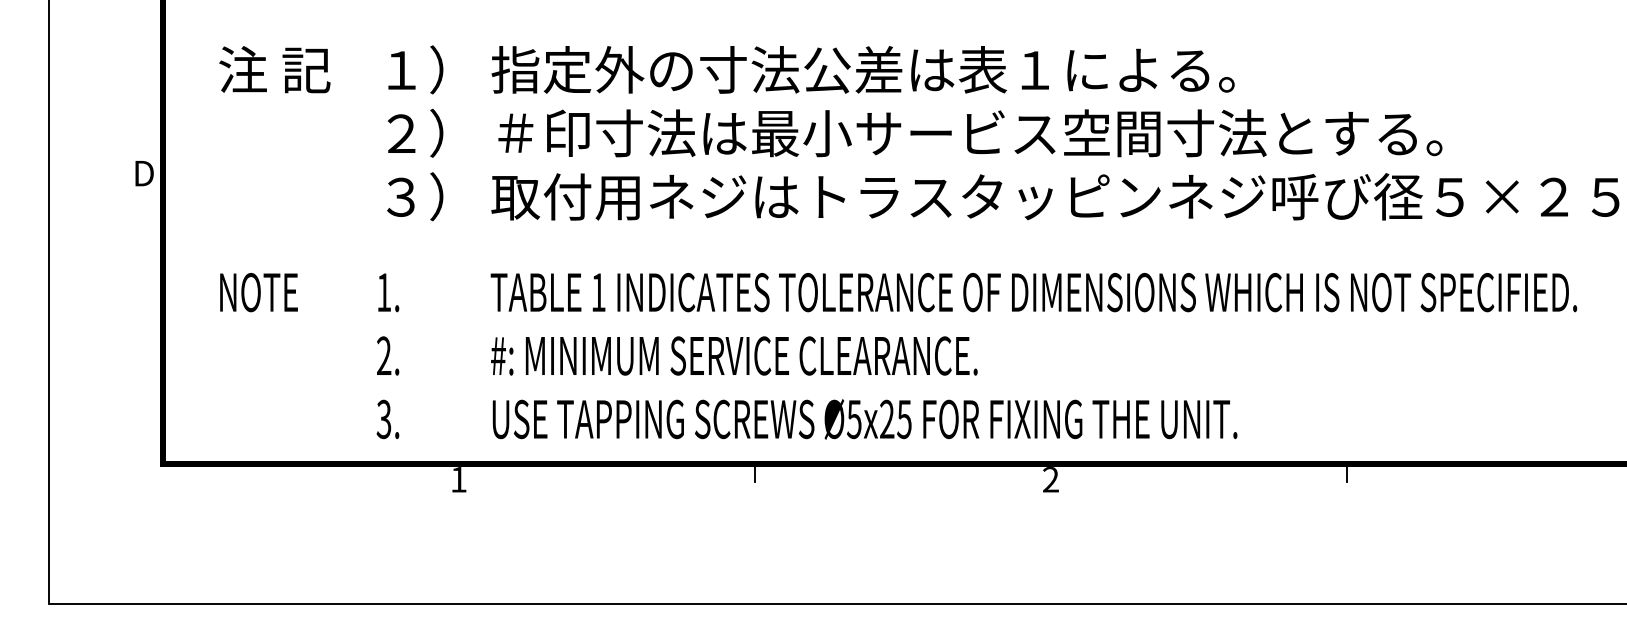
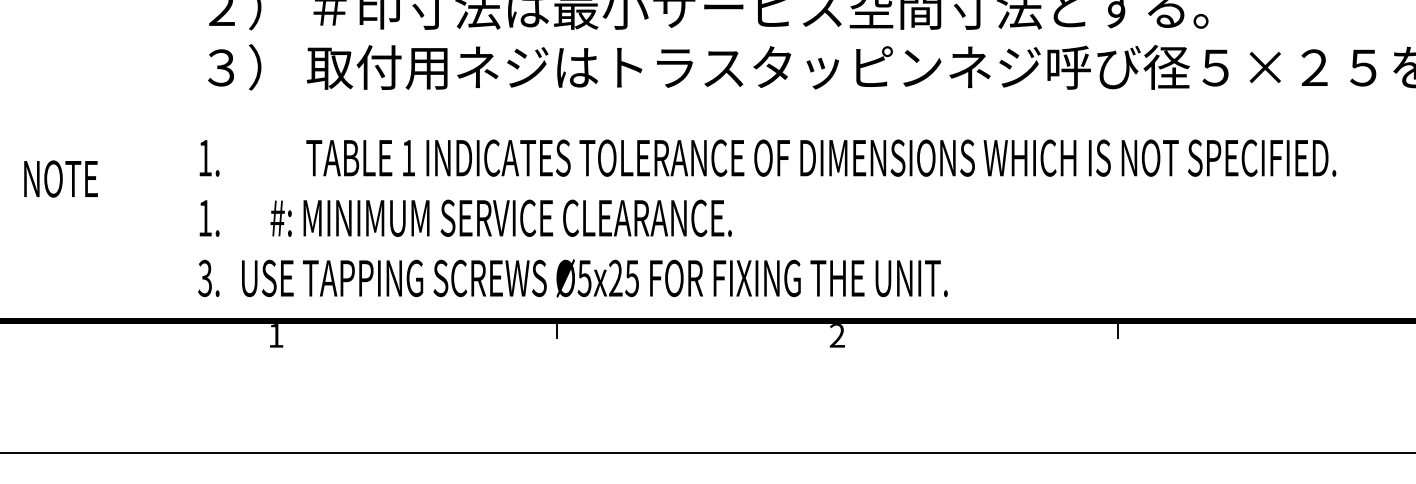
text: (258, 292) -> (60, 178), moved
text: (384, 355) -> (205, 217), 2. -> 1.
text: (734, 355) -> (501, 217), moved
text: (864, 419) -> (594, 278), moved

